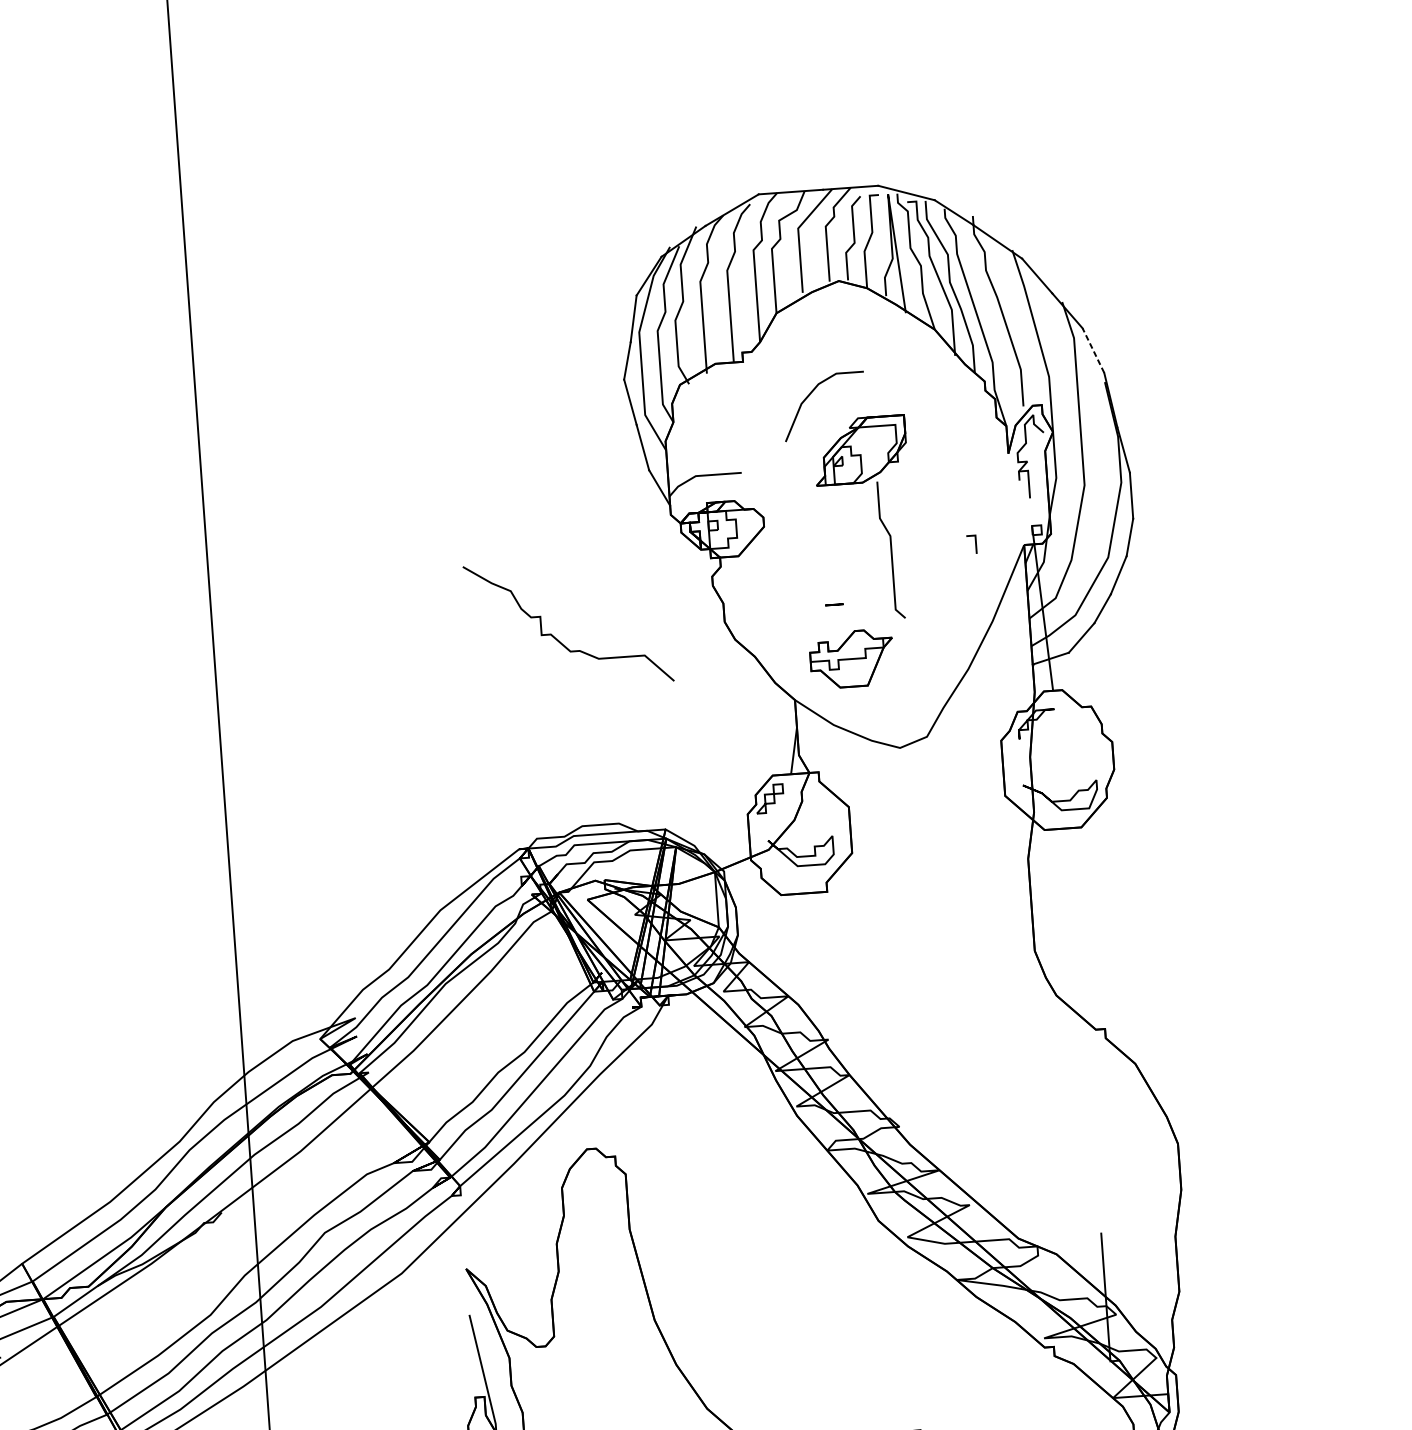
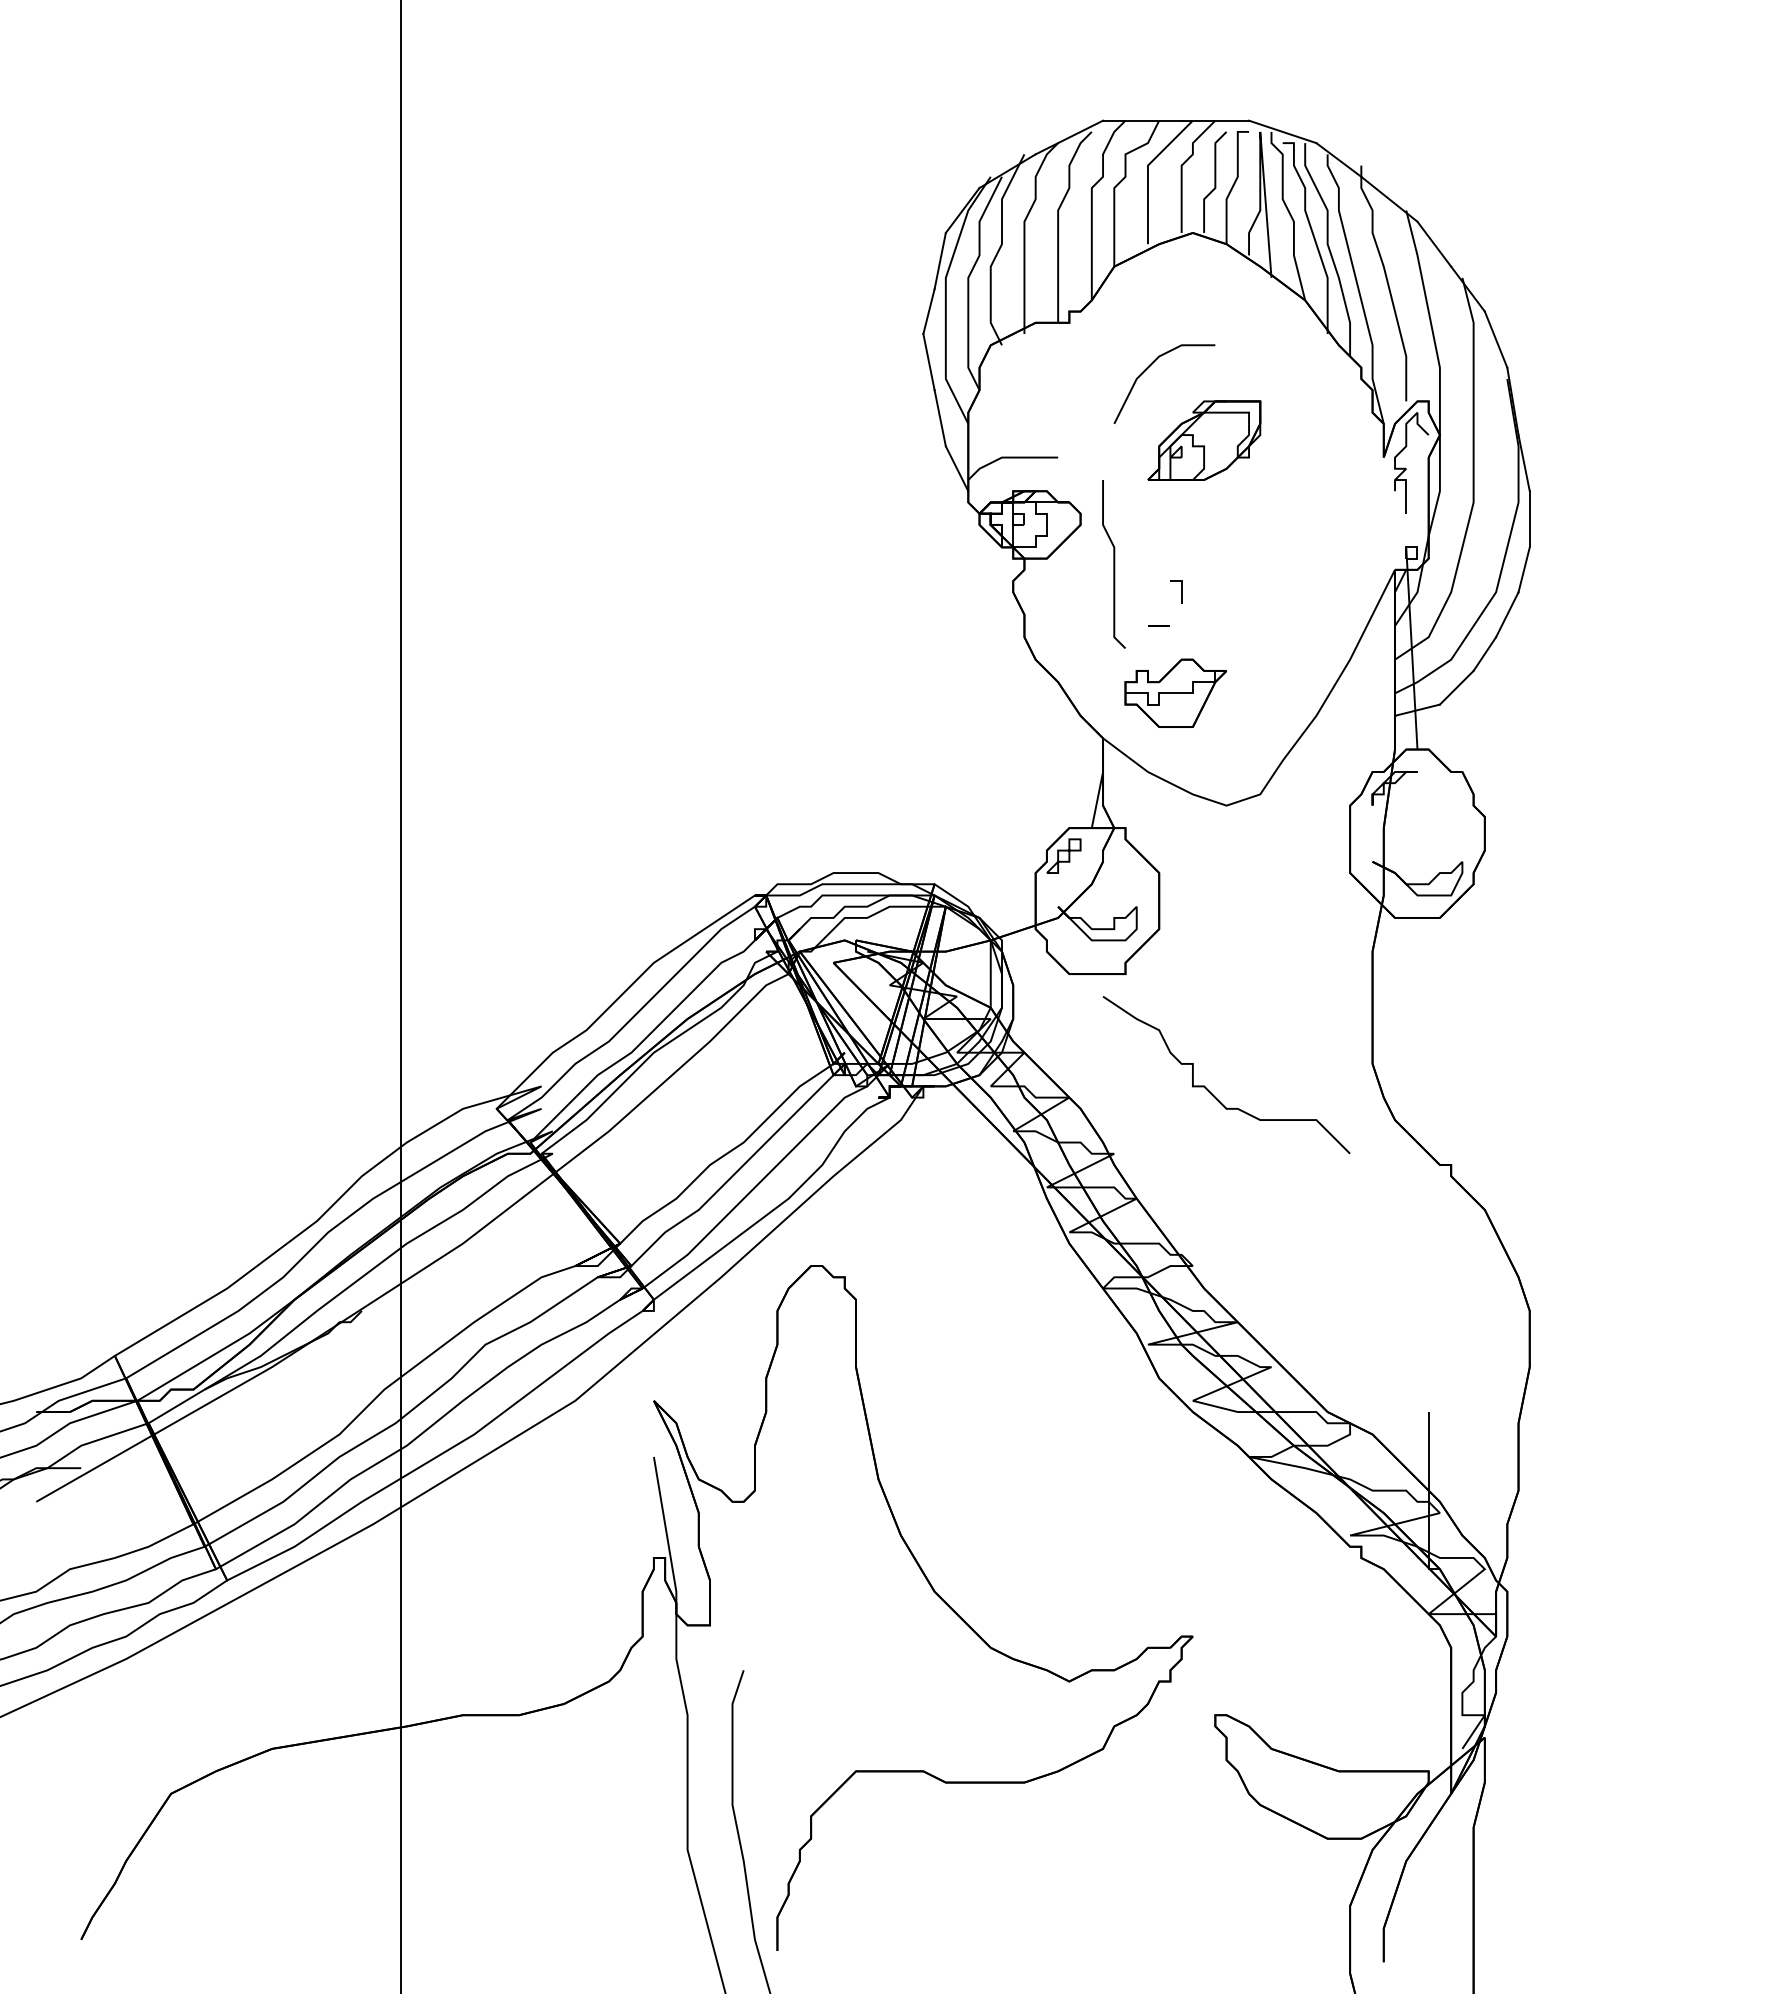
line: (1092, 350) -> (1495, 339), dashed -> solid
line: (975, 544) -> (1181, 591), moved
curve: (890, 550) -> (1113, 564), moved
curve: (556, 638) -> (1210, 1091), moved

